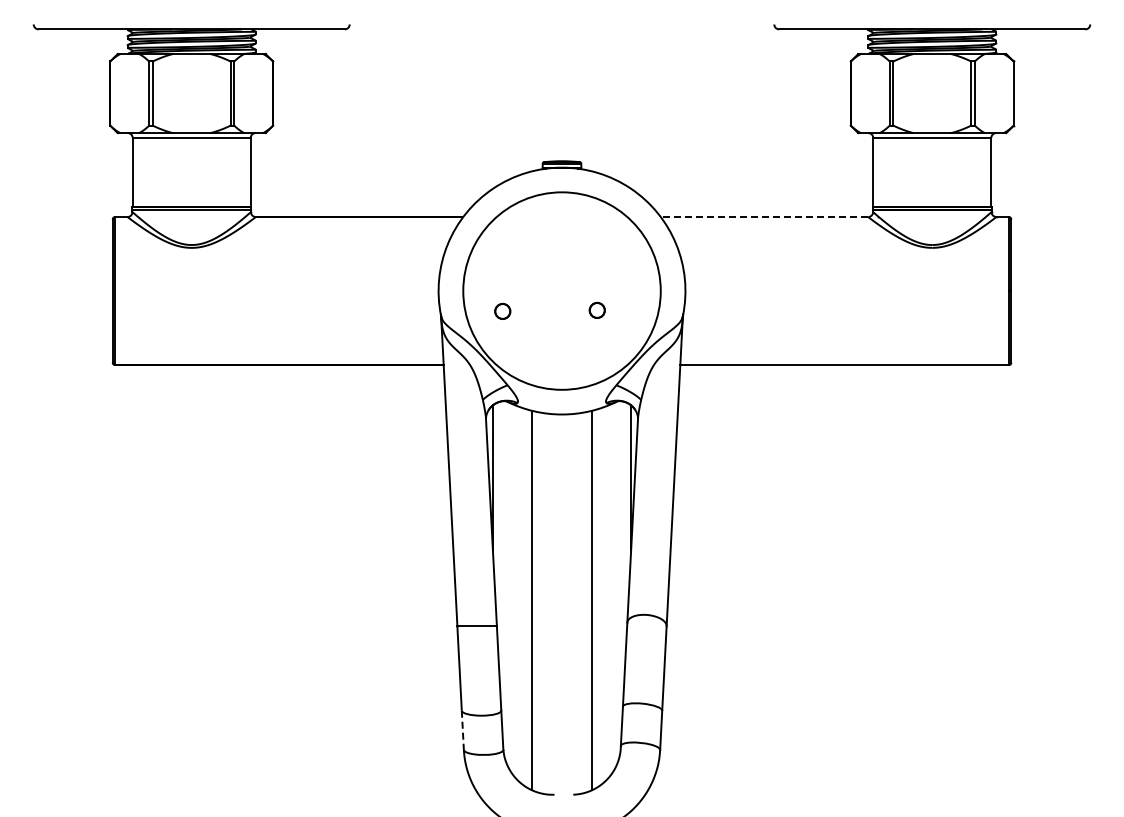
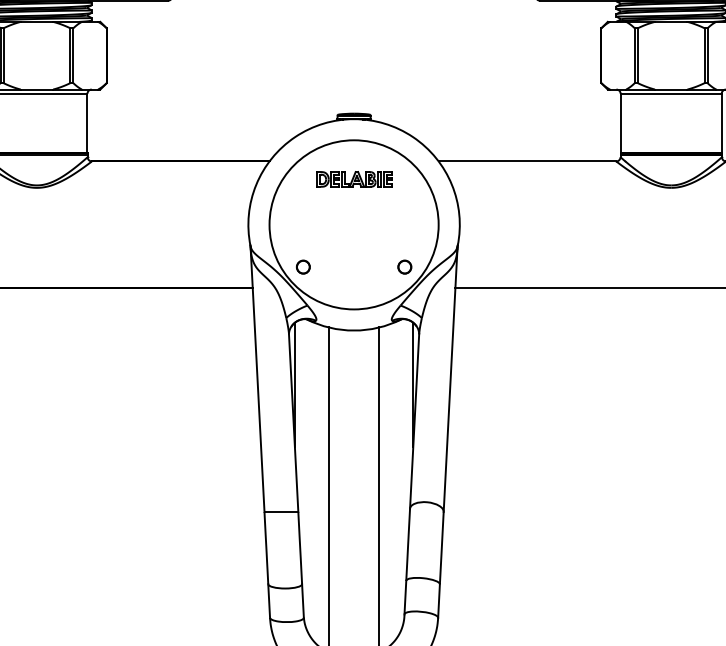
line: (764, 217) -> (527, 161), dashed -> solid
part: (562, 237) -> (354, 178), added
circle: (596, 309) -> (404, 266), moved
circle: (502, 310) -> (303, 266), moved
line: (462, 730) -> (268, 601), dashed -> solid

